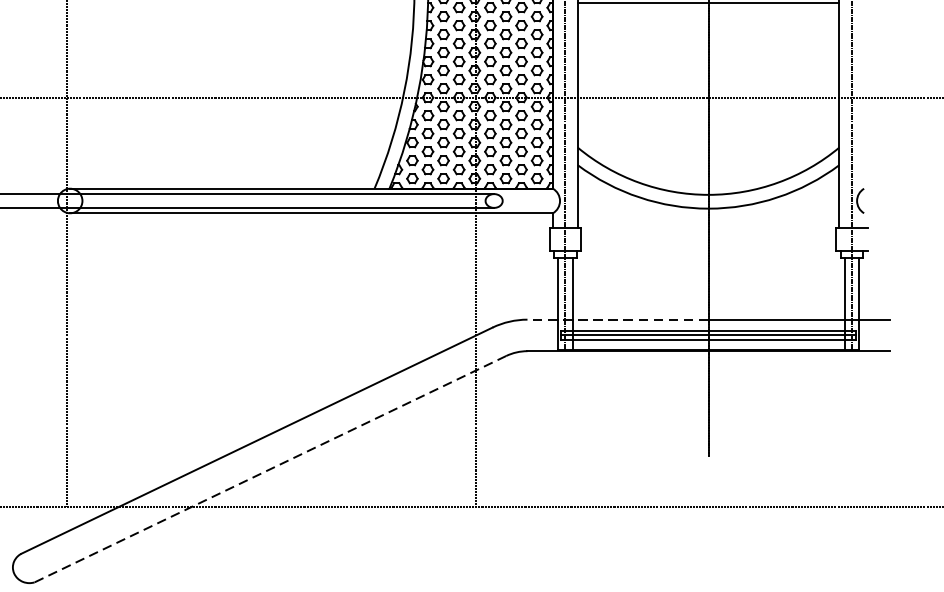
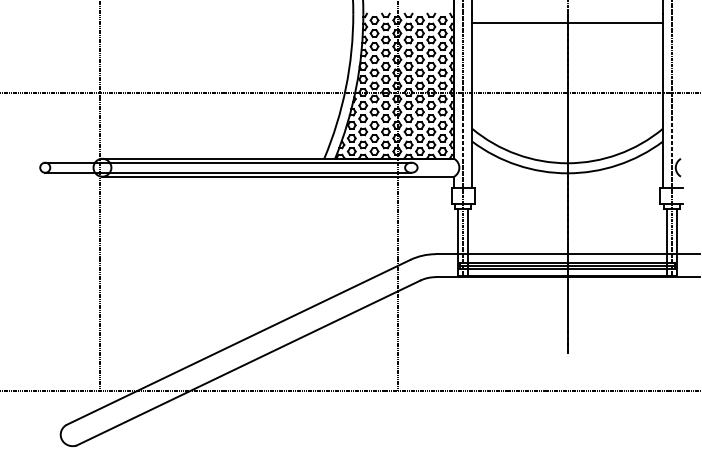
line: (617, 320) -> (501, 254), dashed -> solid
line: (270, 469) -> (248, 363), dashed -> solid

